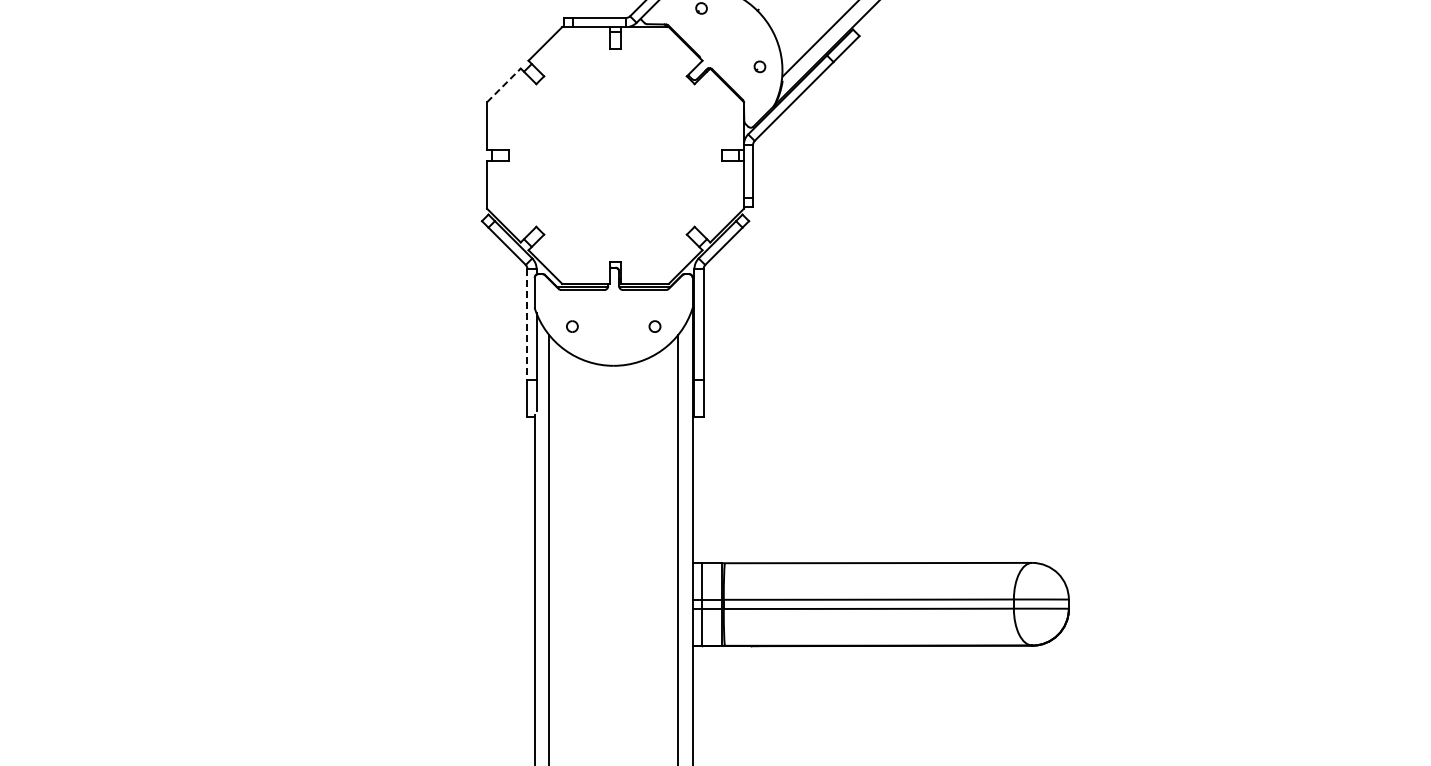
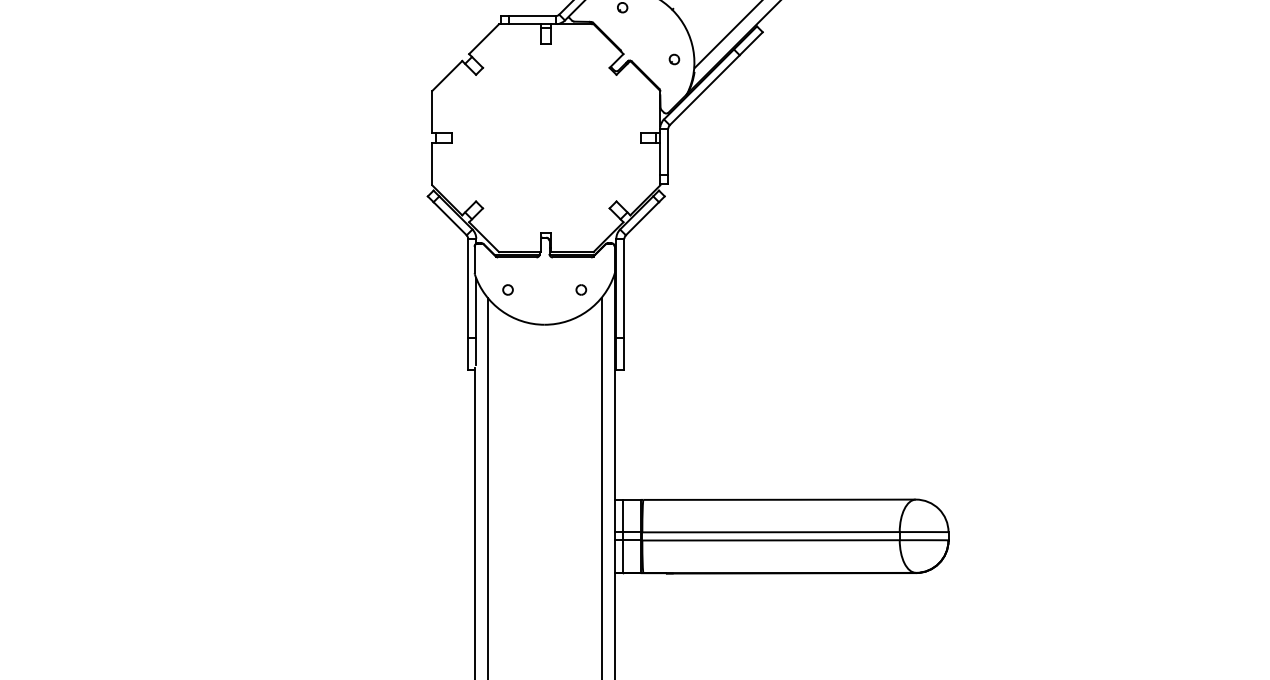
line: (503, 85) -> (446, 76), dashed -> solid
line: (527, 324) -> (468, 288), dashed -> solid

